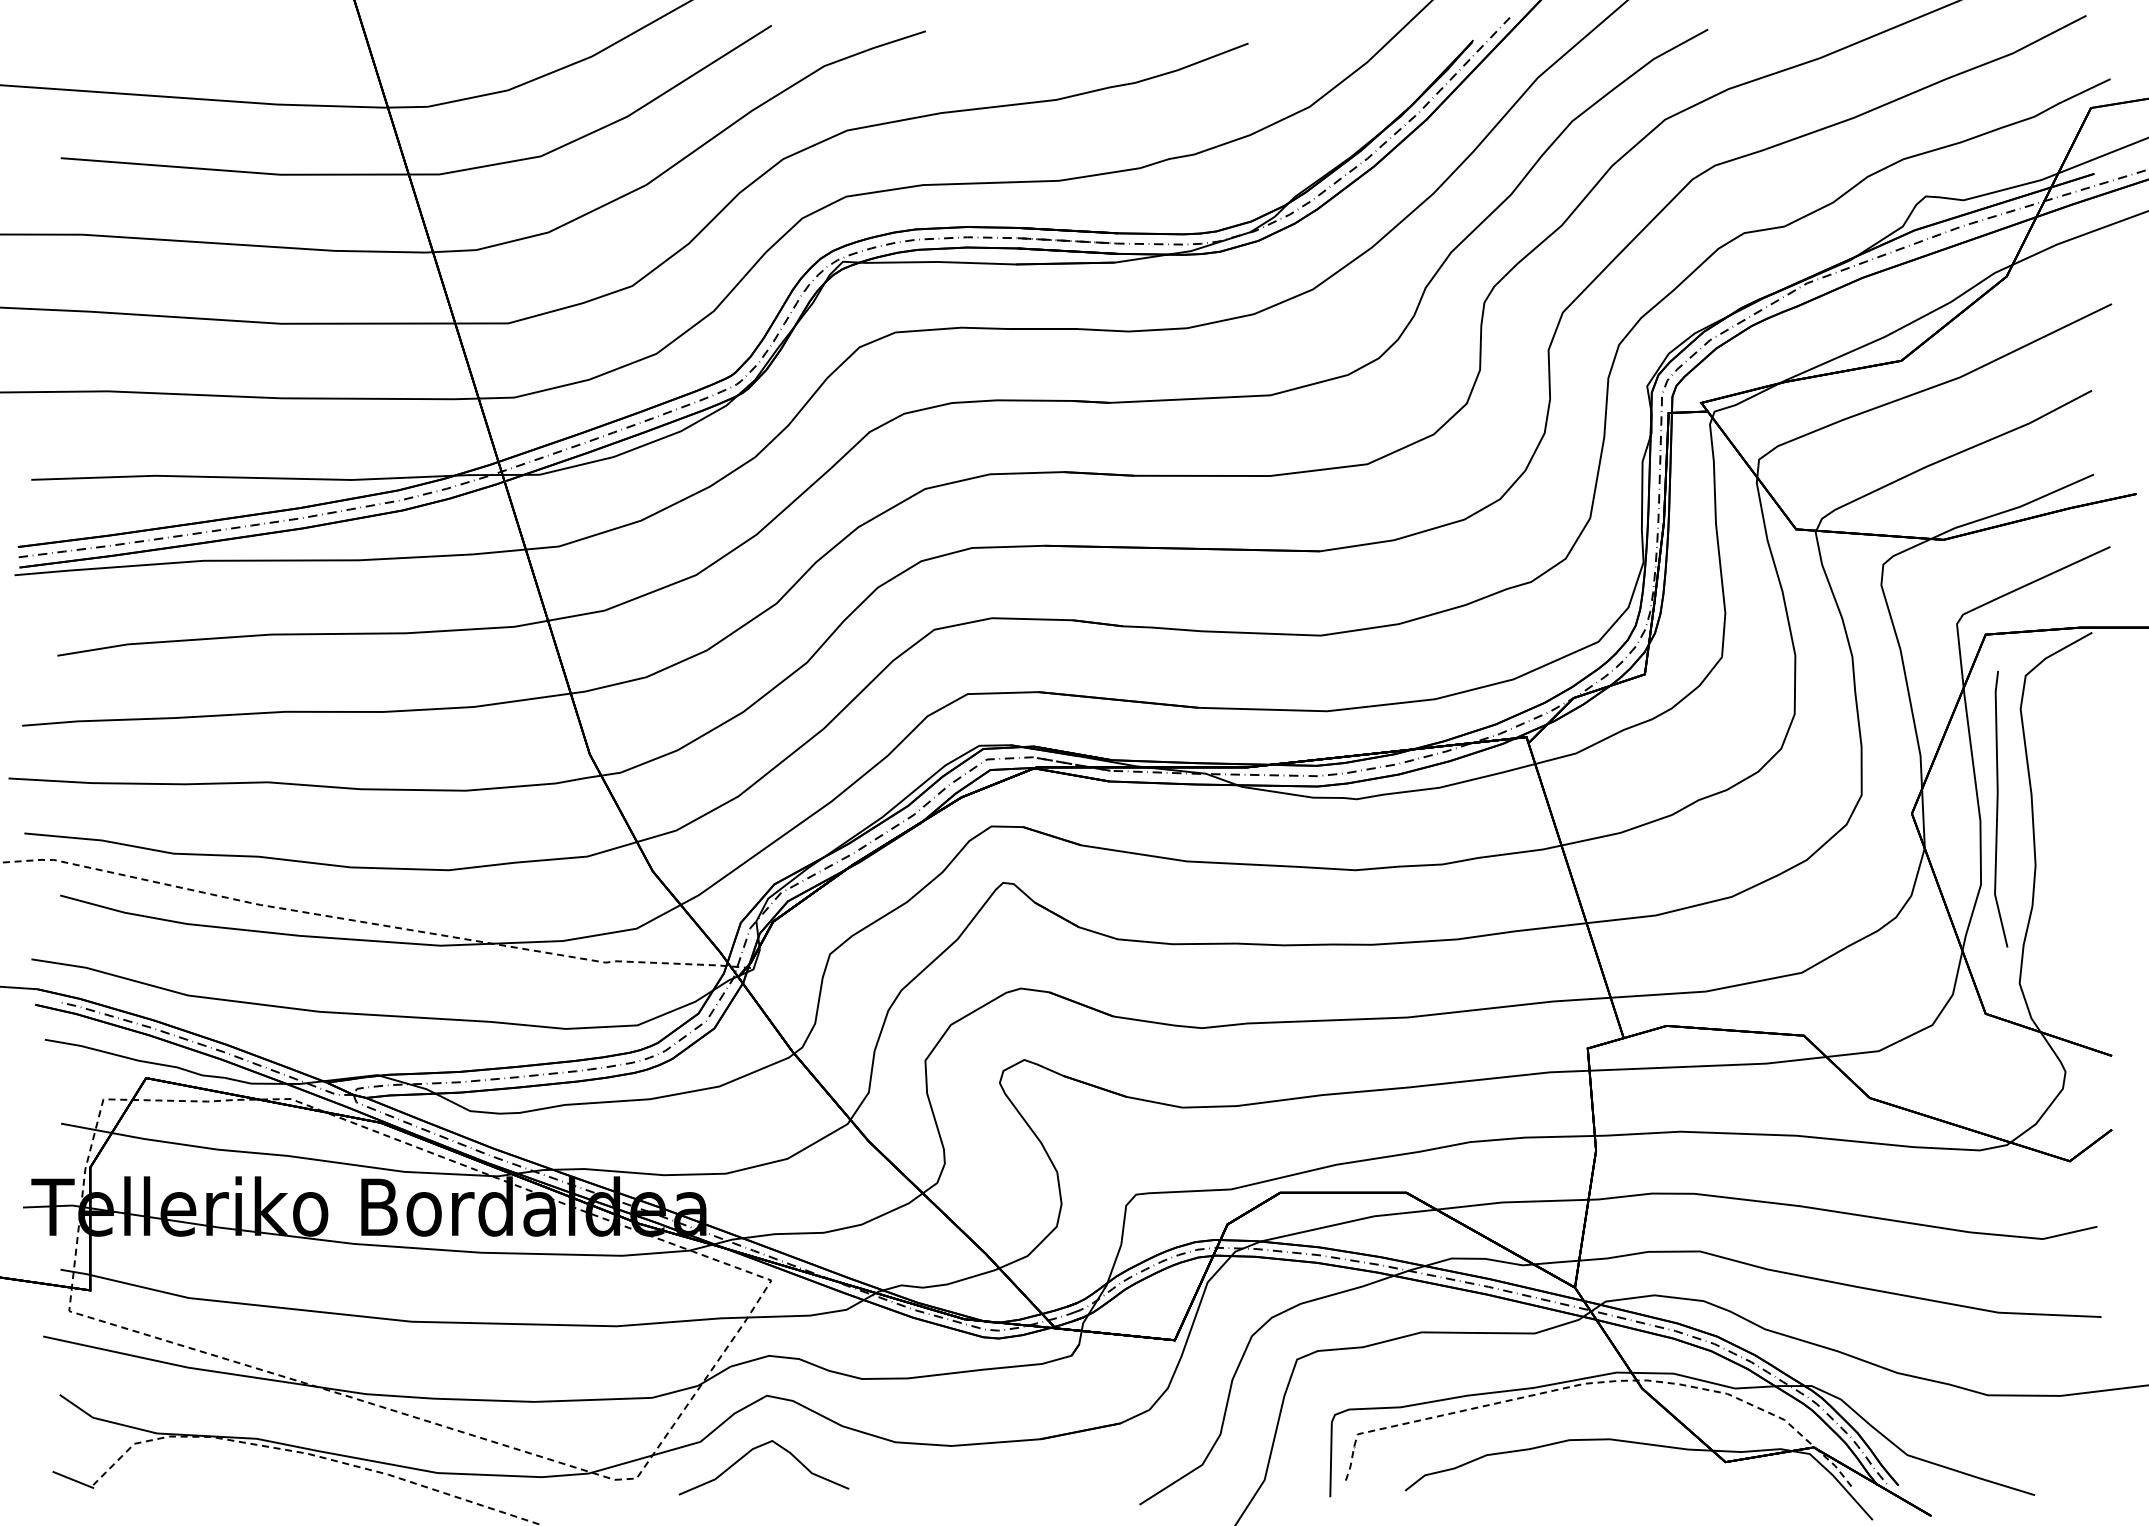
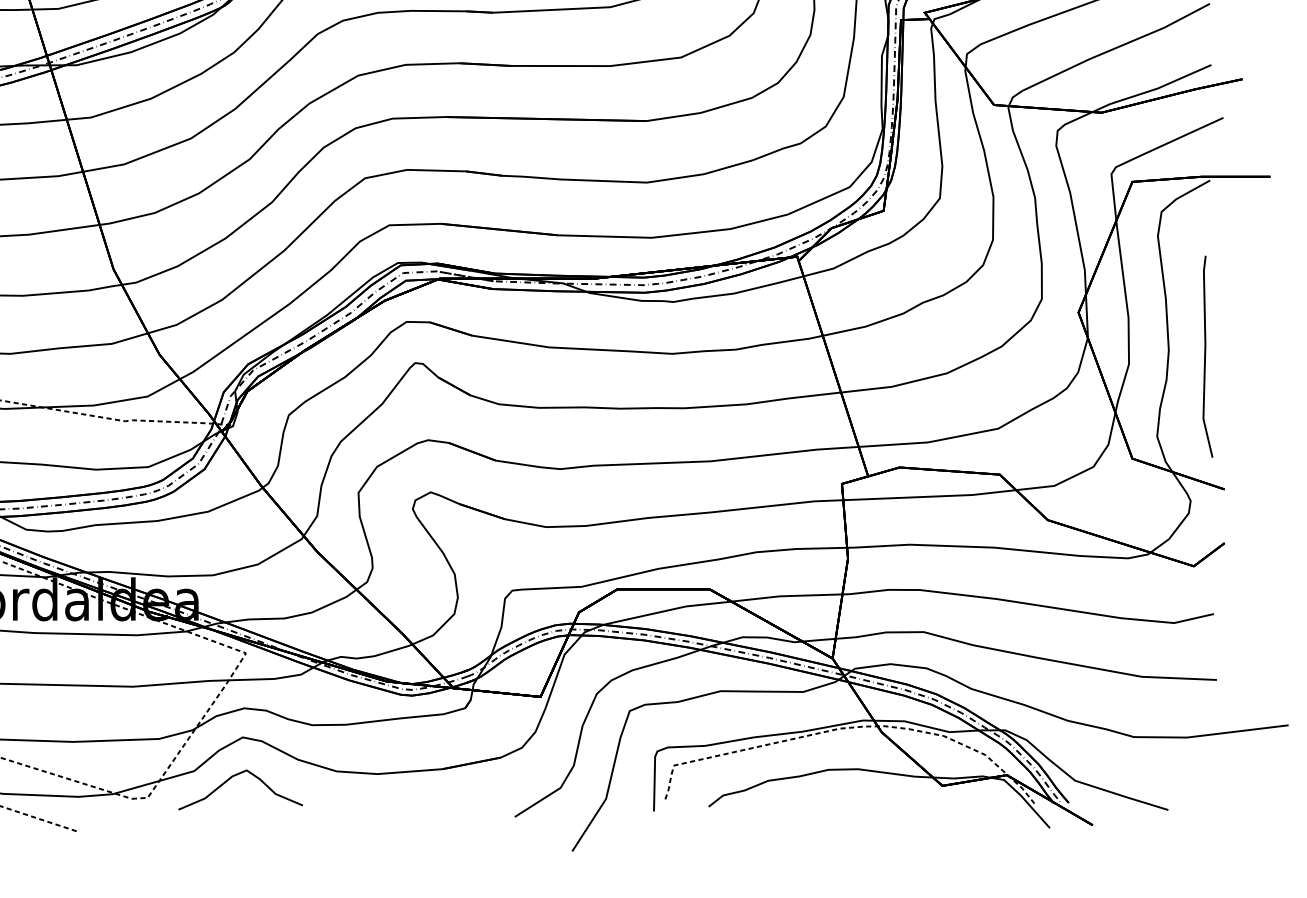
line: (1998, 808) -> (1205, 356), moved

